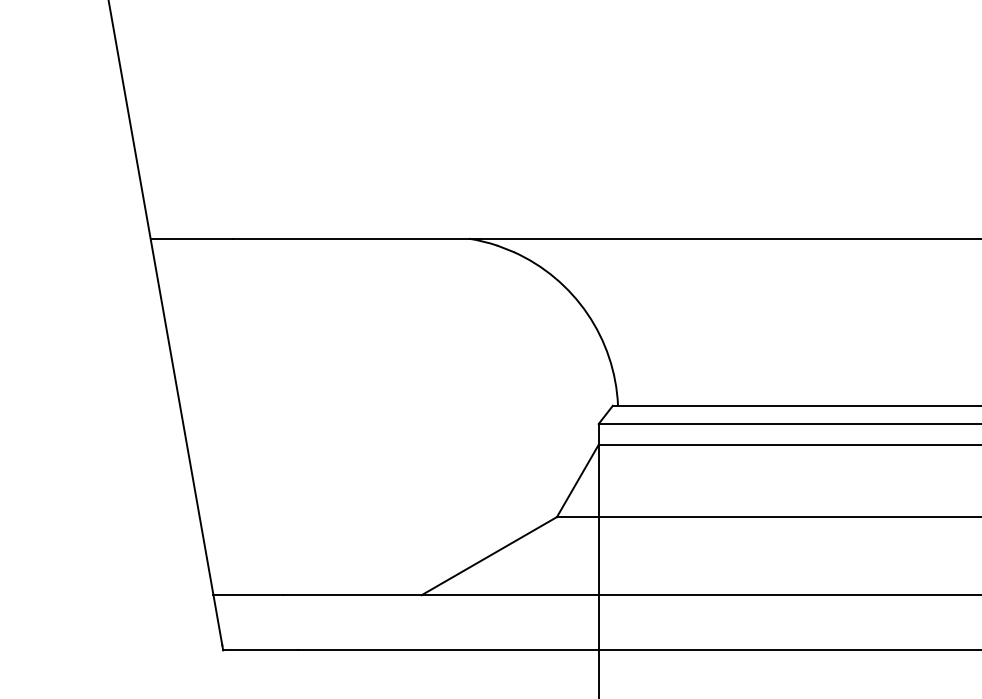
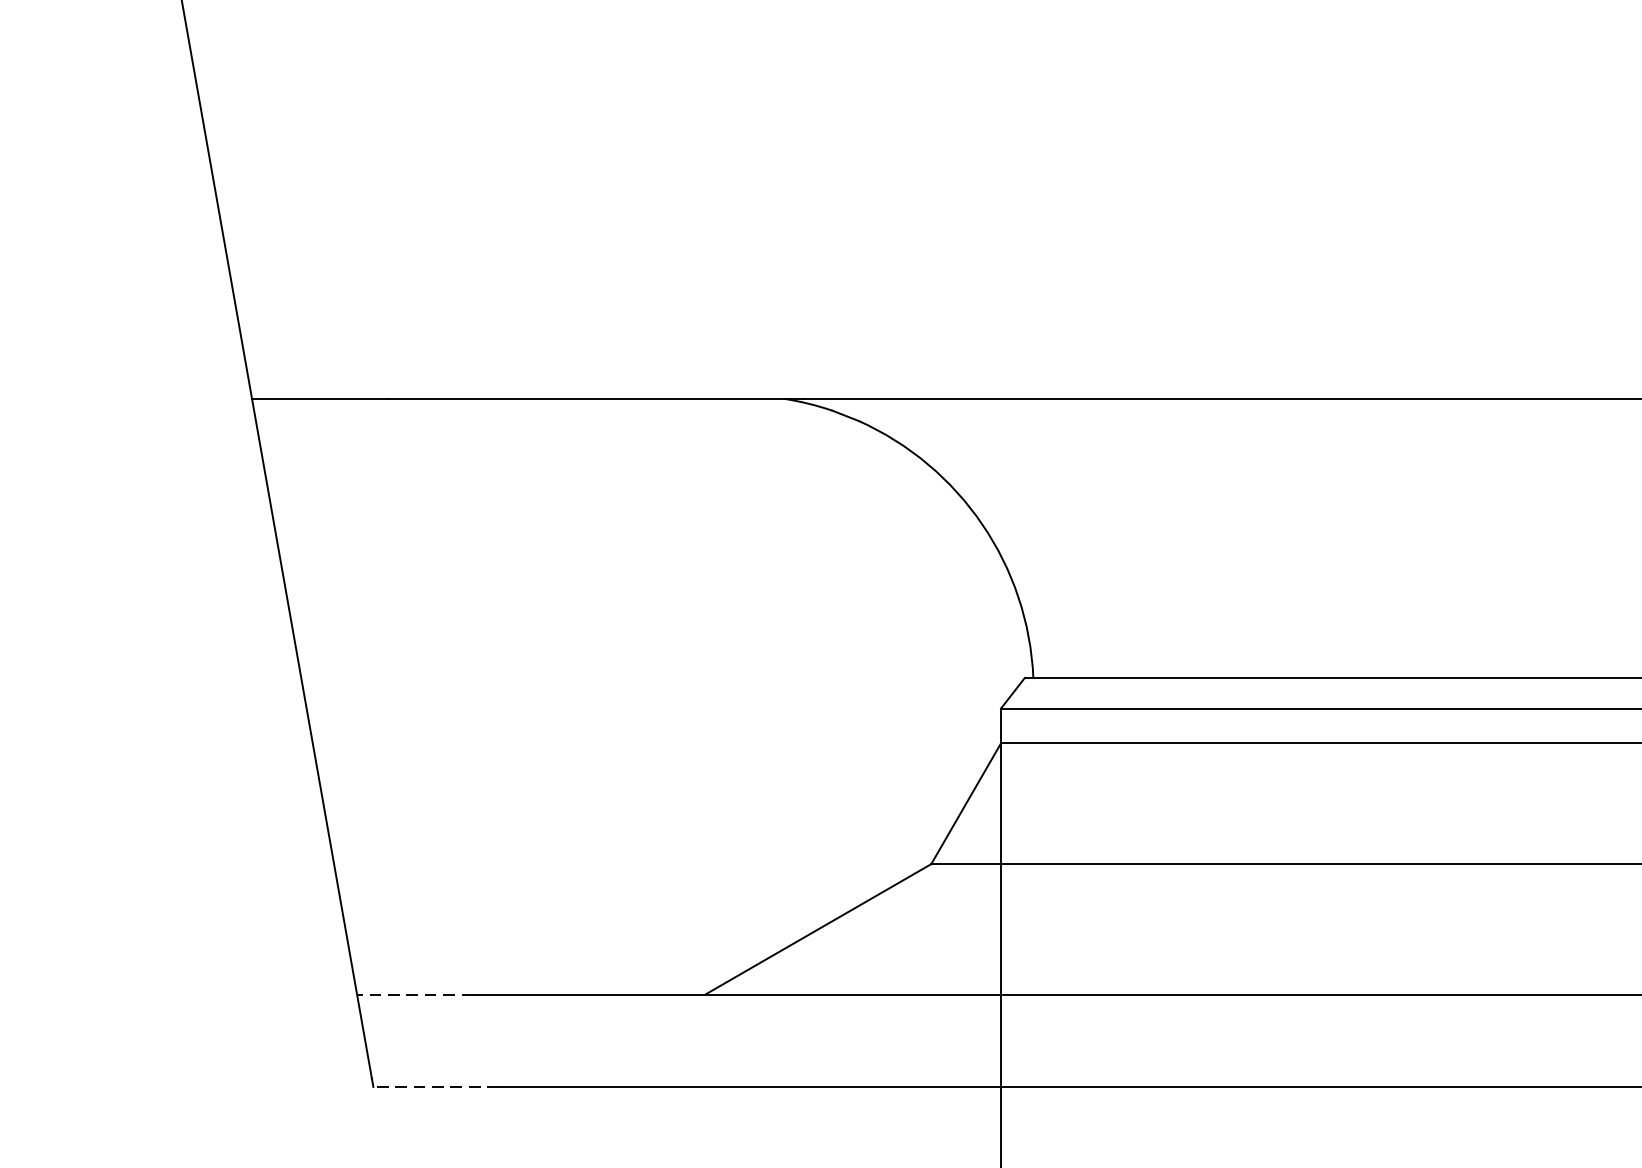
line: (248, 595) -> (415, 995), solid -> dashed
line: (260, 650) -> (435, 1087), solid -> dashed

